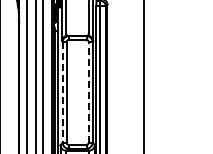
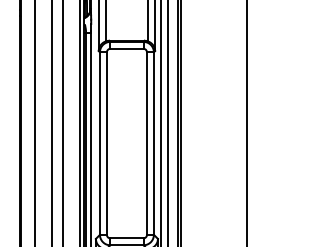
line: (88, 91) -> (146, 141), dashed -> solid
line: (62, 92) -> (99, 143), dashed -> solid

